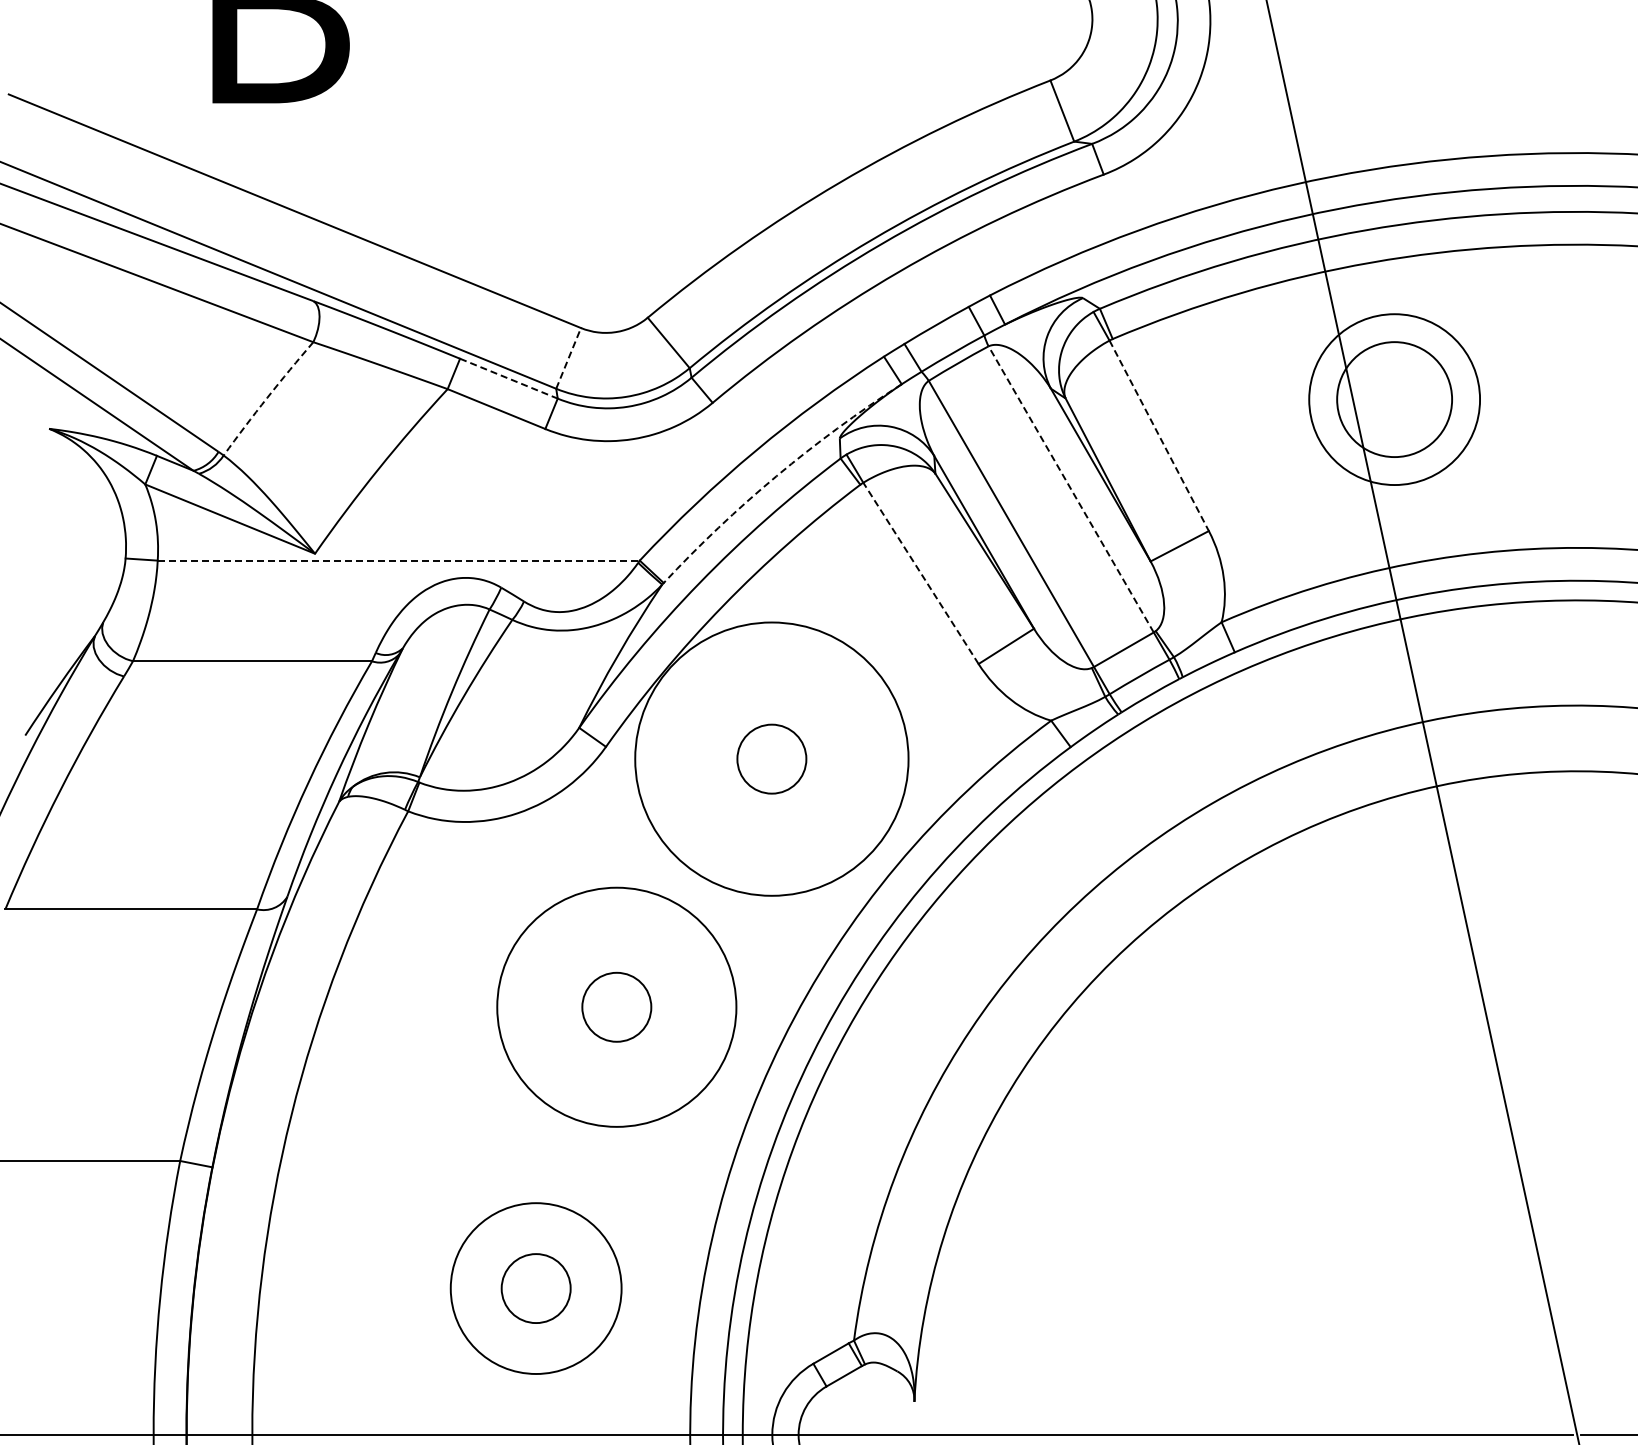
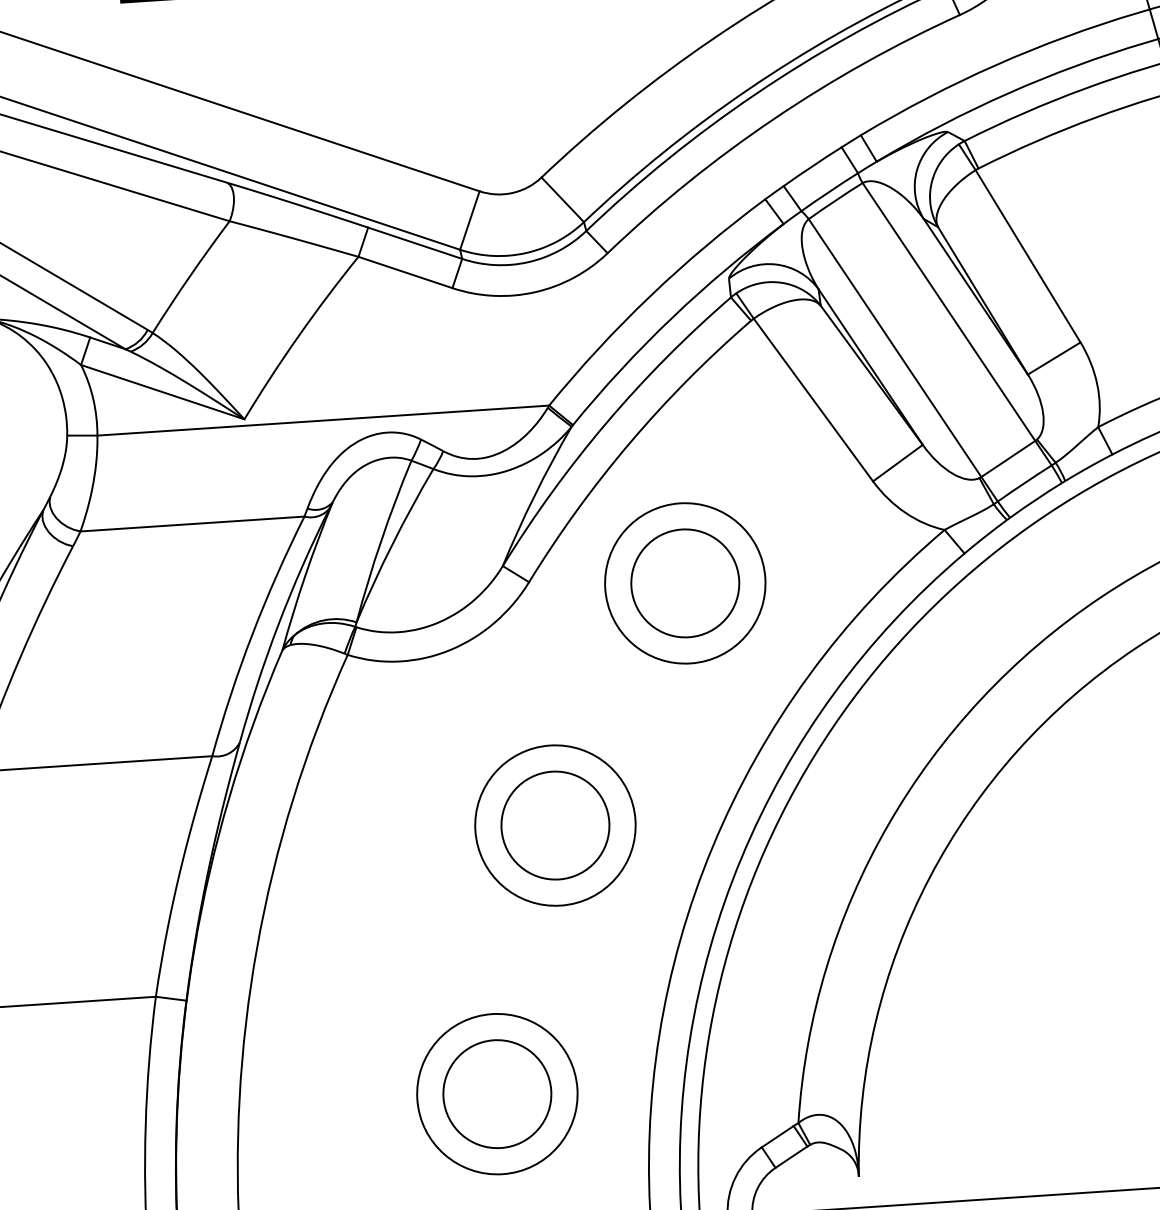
line: (568, 358) -> (469, 220), dashed -> solid
line: (508, 378) -> (414, 243), dashed -> solid
arc: (267, 397) -> (190, 275), dashed -> solid
line: (1159, 436) -> (1028, 256), dashed -> solid
arc: (776, 476) -> (672, 318), dashed -> solid
line: (1070, 488) -> (948, 311), dashed -> solid
line: (399, 560) -> (323, 420), dashed -> solid
line: (920, 572) -> (812, 399), dashed -> solid
circle: (771, 758) -> (684, 582), size x0.62
circle: (771, 758) -> (684, 582), size x1.67
circle: (616, 1006) -> (555, 824), size x0.71
circle: (616, 1006) -> (555, 824), size x1.67
circle: (535, 1288) -> (496, 1094), size x1.67

